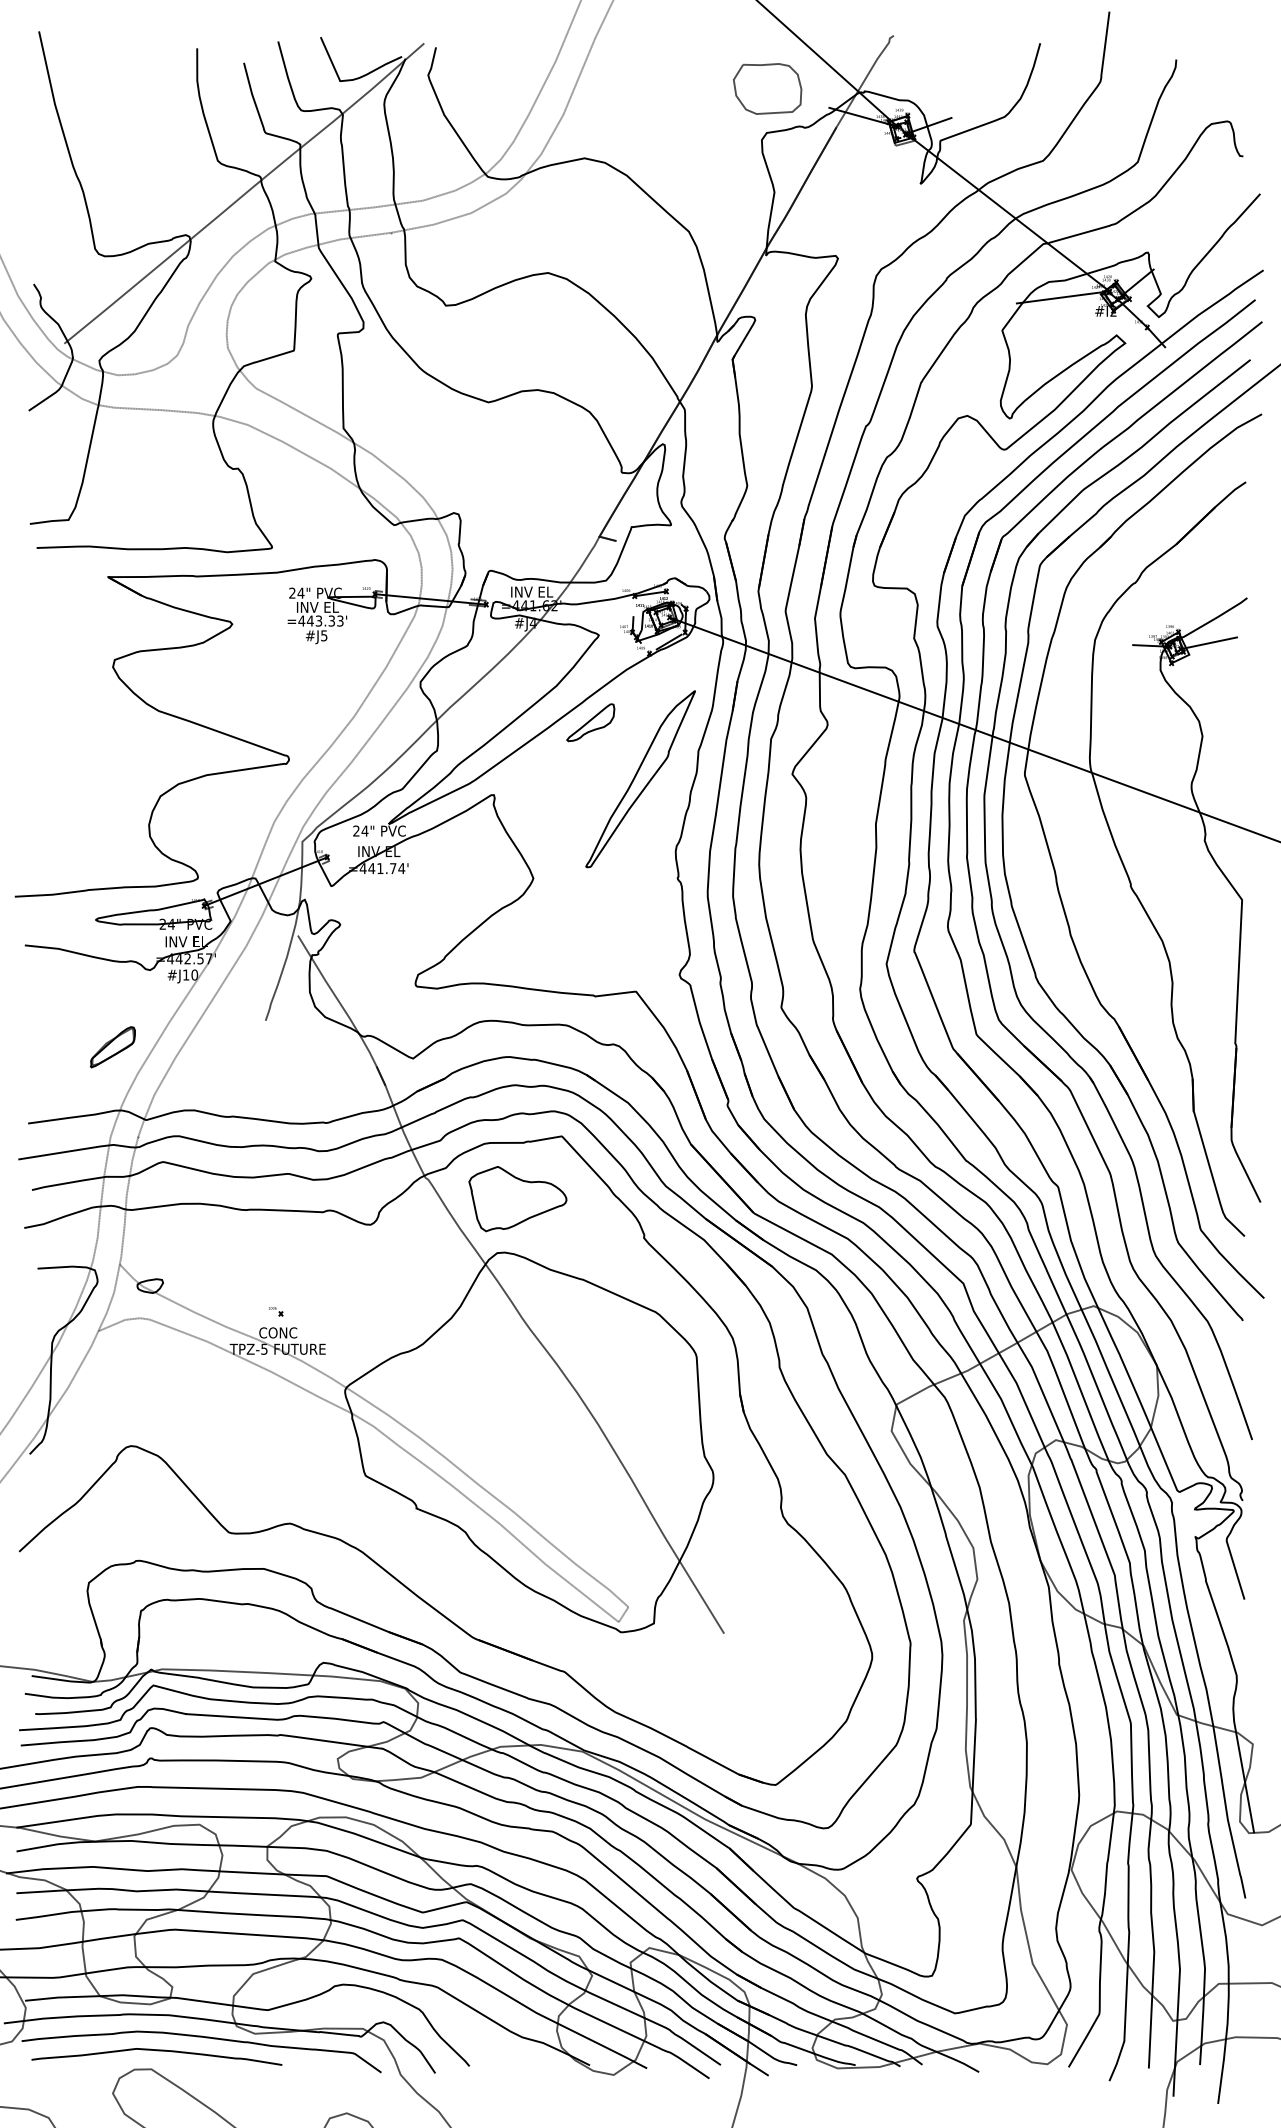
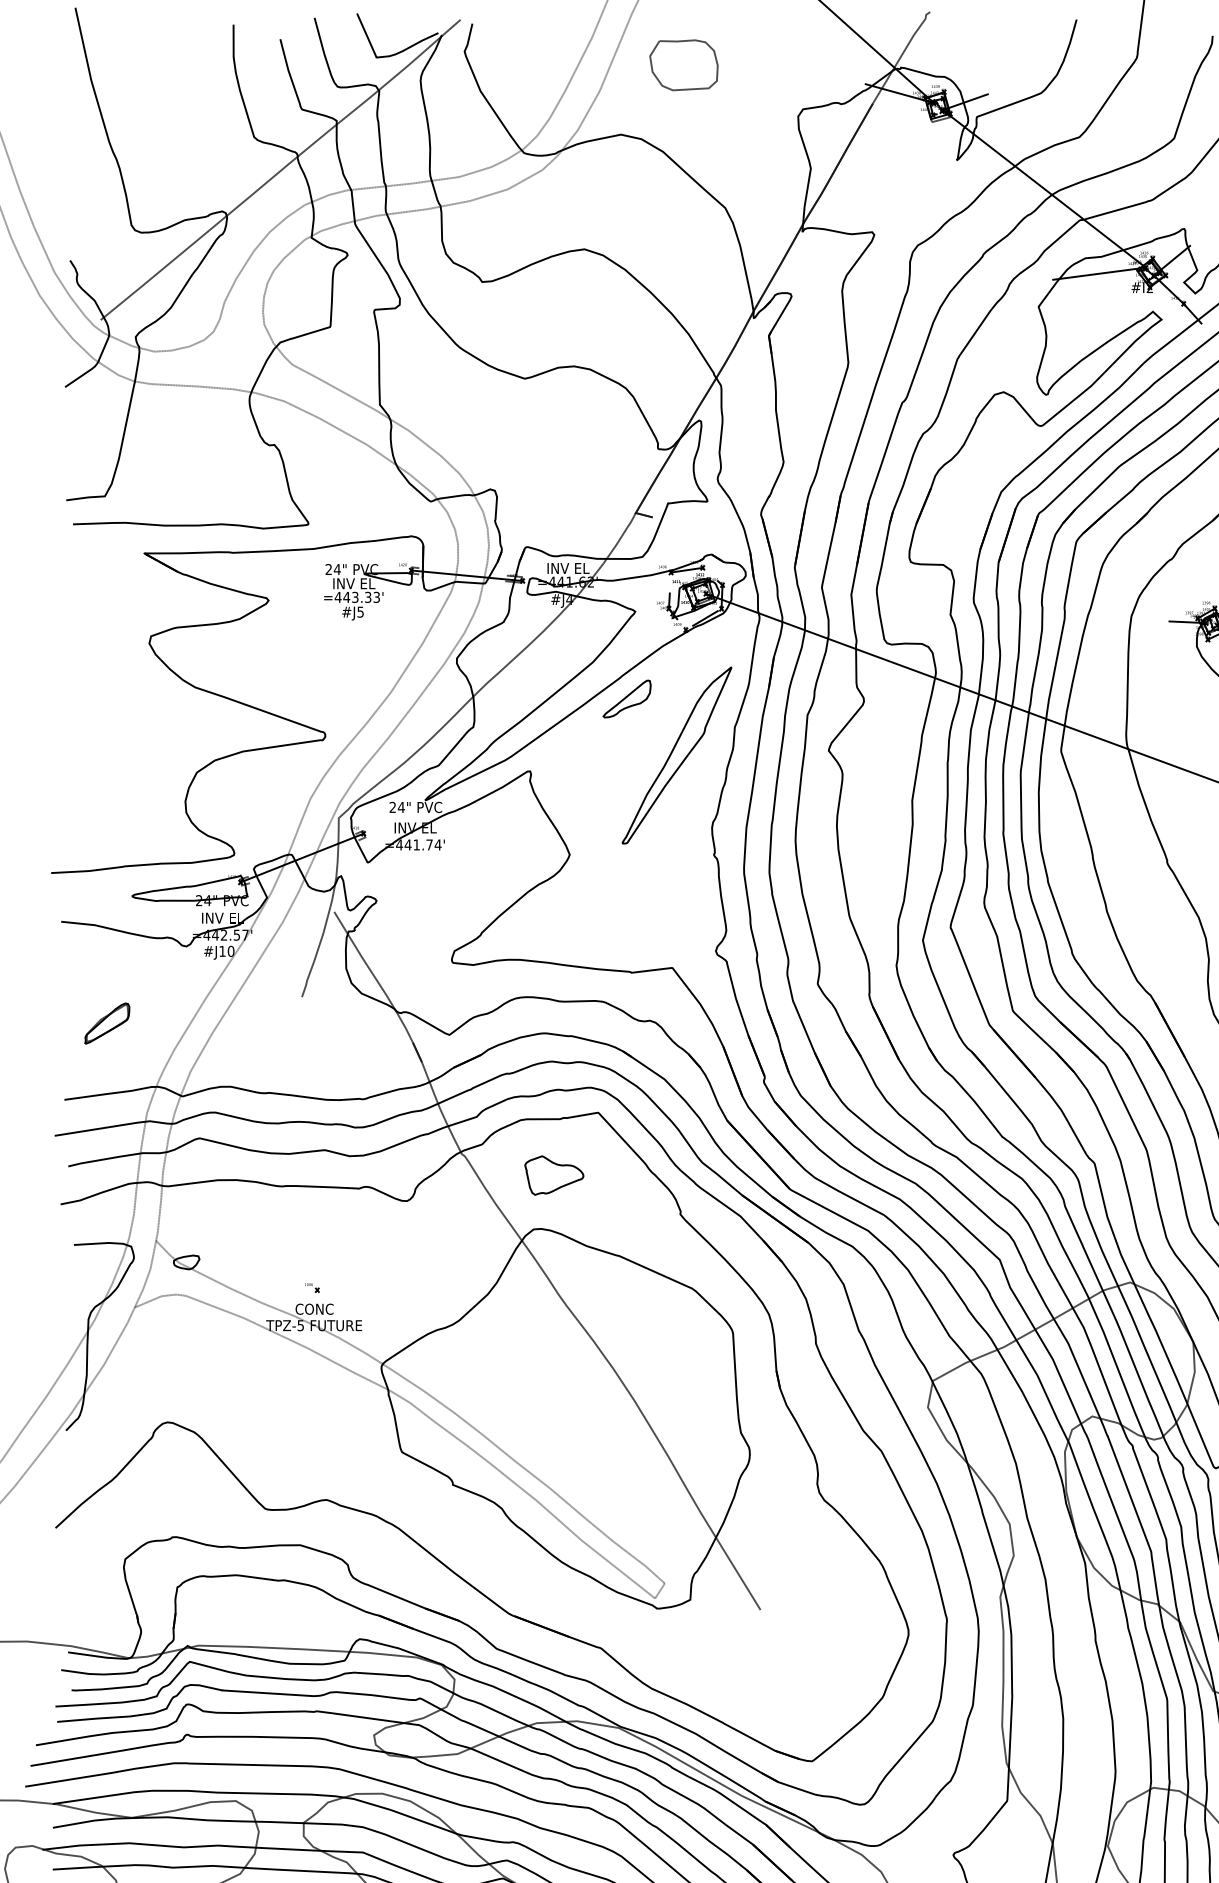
part: (767, 88) -> (683, 64), moved
part: (112, 1047) -> (106, 1023), moved
part: (517, 1199) -> (553, 1175), size x0.6

